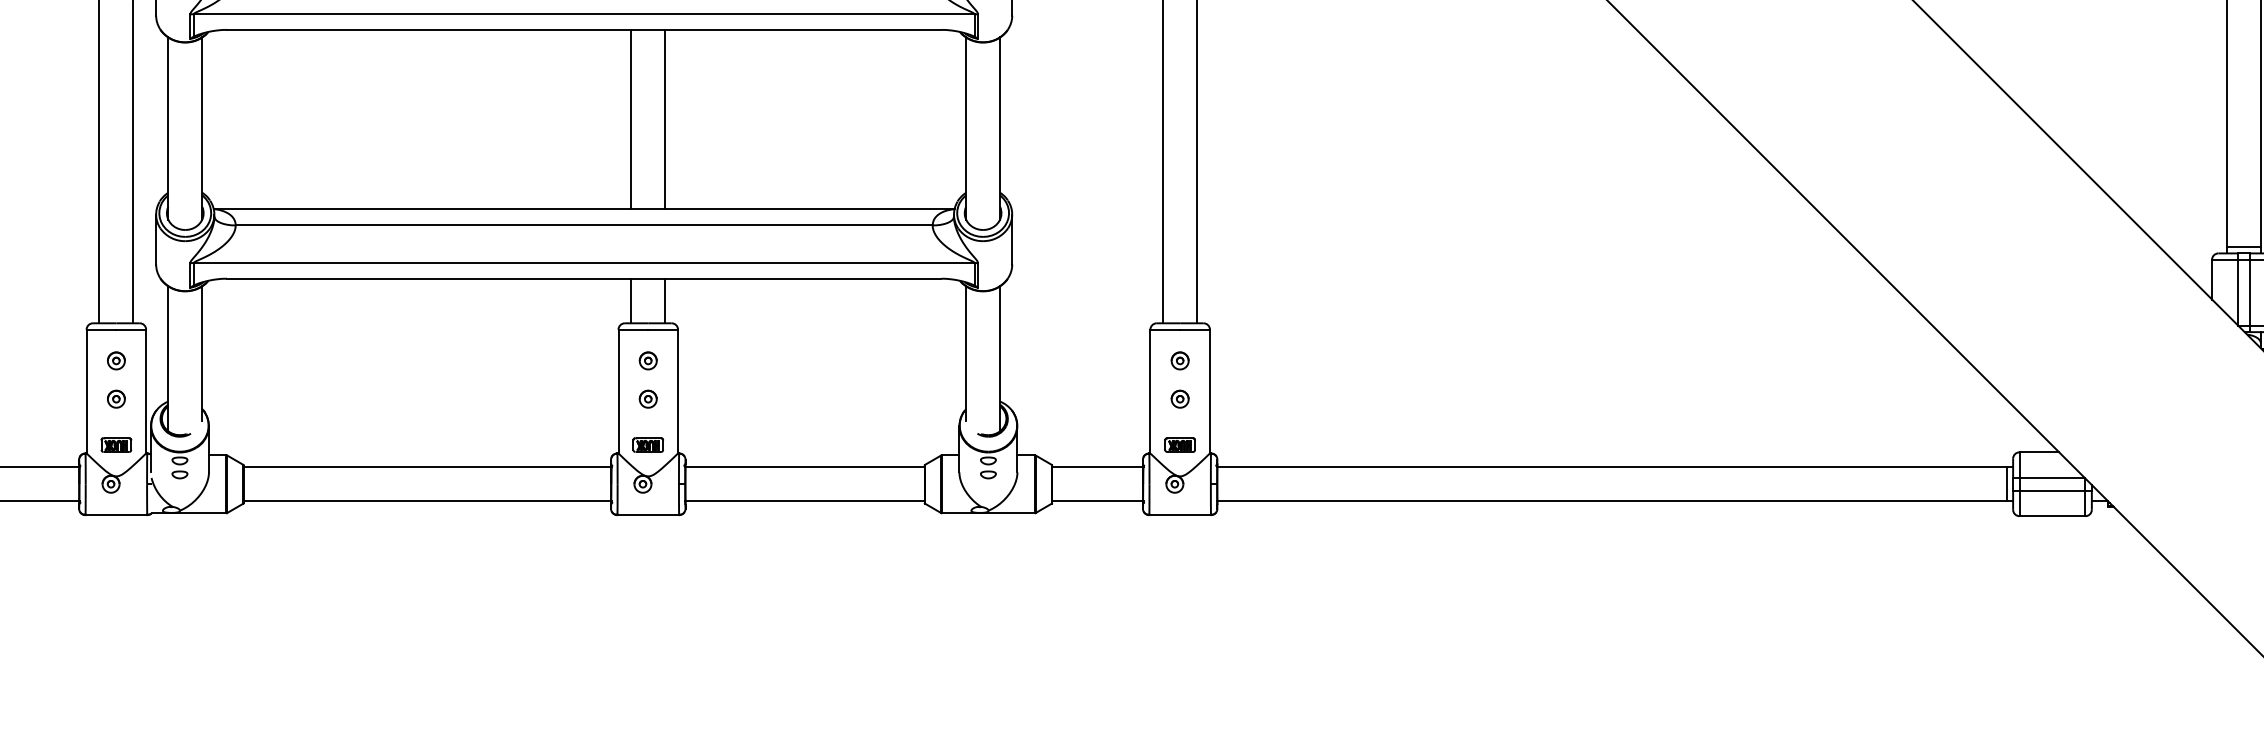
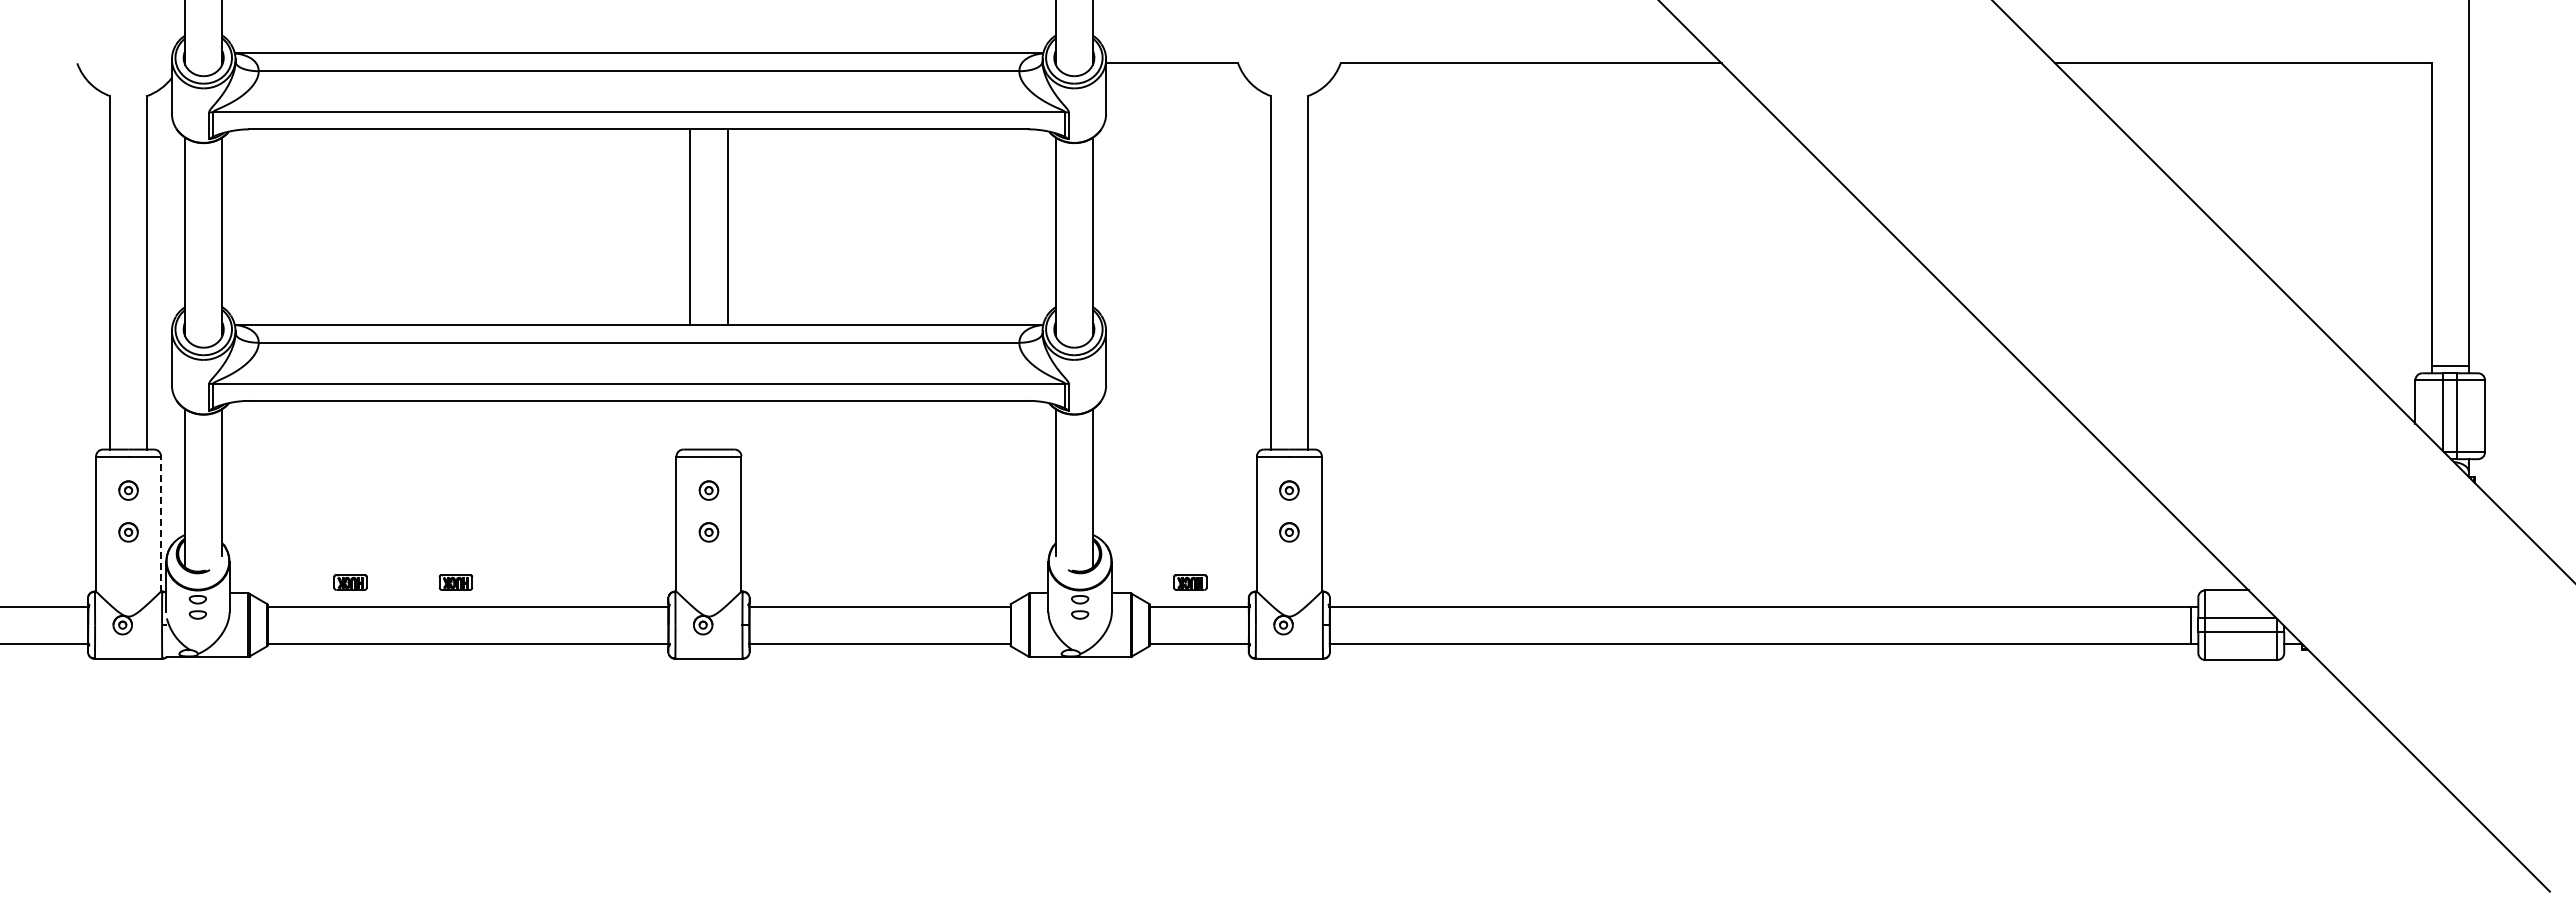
line: (631, 300) -> (690, 424), removed
line: (665, 300) -> (727, 424), removed
line: (146, 391) -> (161, 524), solid -> dashed
part: (116, 445) -> (350, 582), moved
part: (647, 445) -> (455, 582), moved
part: (1180, 445) -> (1190, 582), moved

